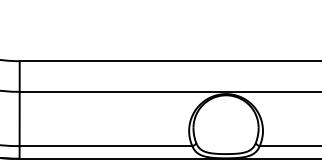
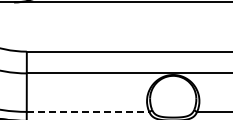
line: (106, 145) -> (88, 111), solid -> dashed

